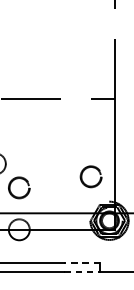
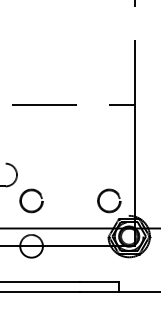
part: (87, 169) -> (105, 192), moved
line: (82, 263) -> (99, 282), dashed -> solid
line: (82, 271) -> (100, 291), dashed -> solid

